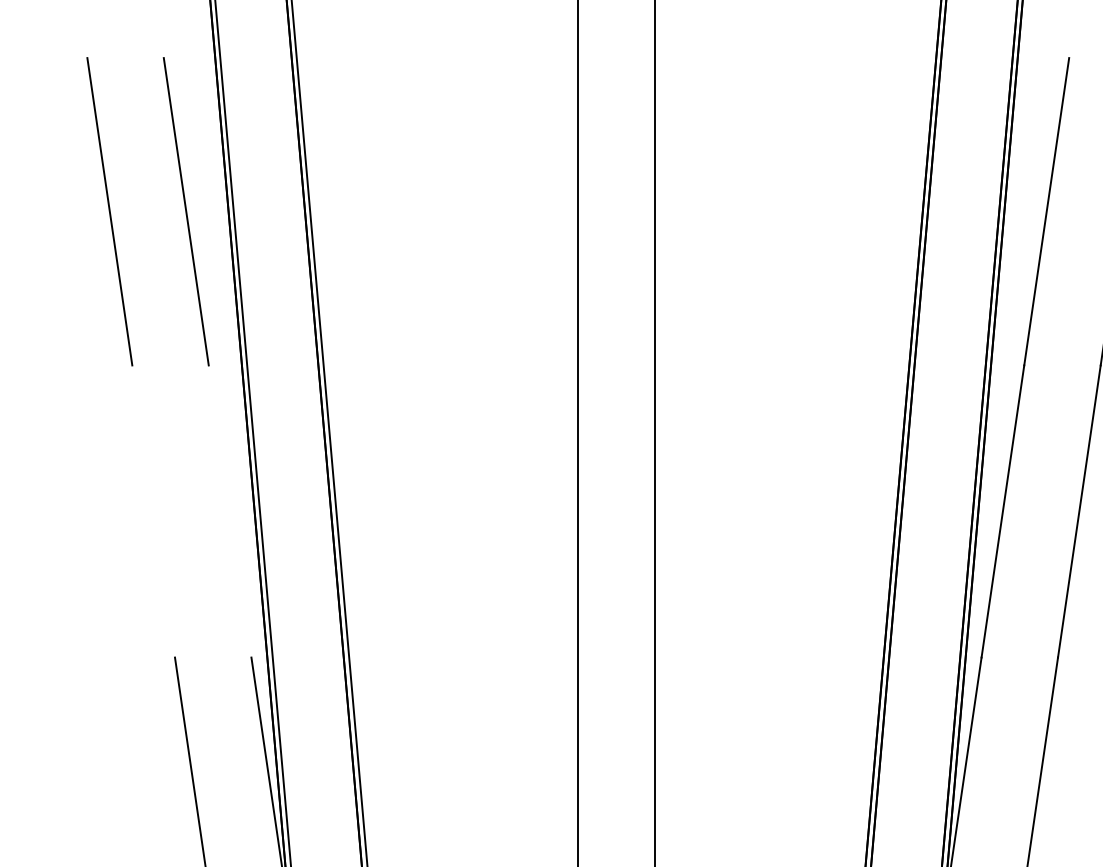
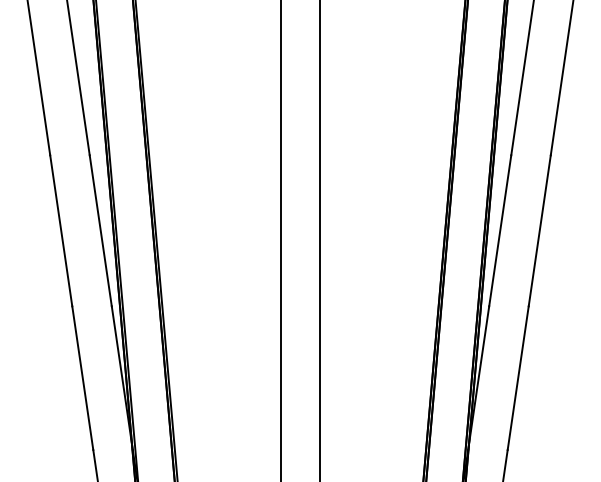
line: (154, 510) -> (61, 230), added
line: (229, 510) -> (100, 230), added

